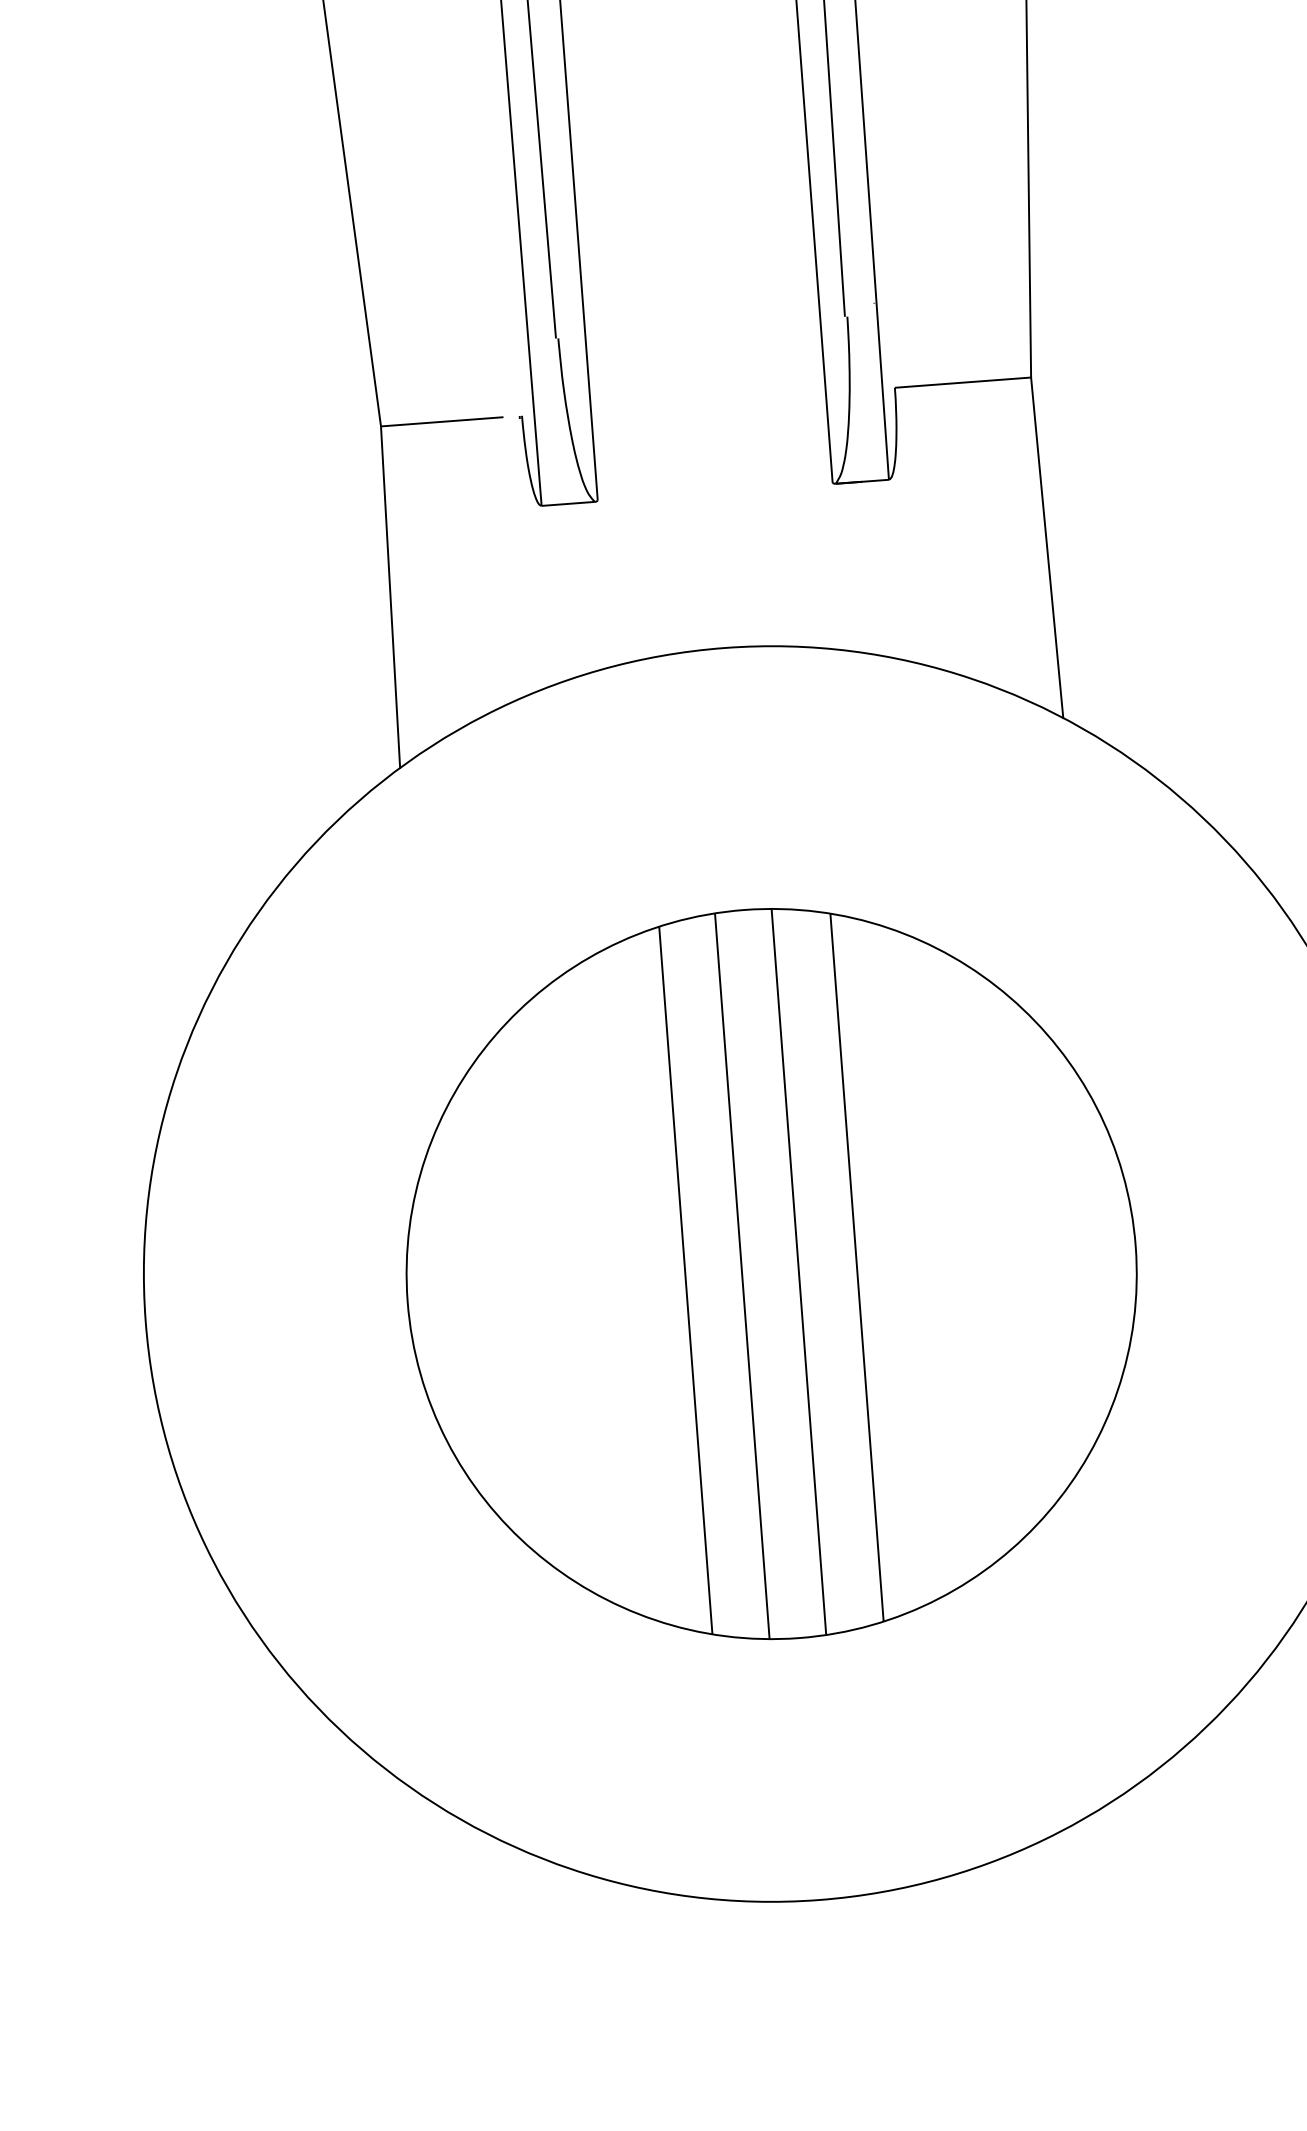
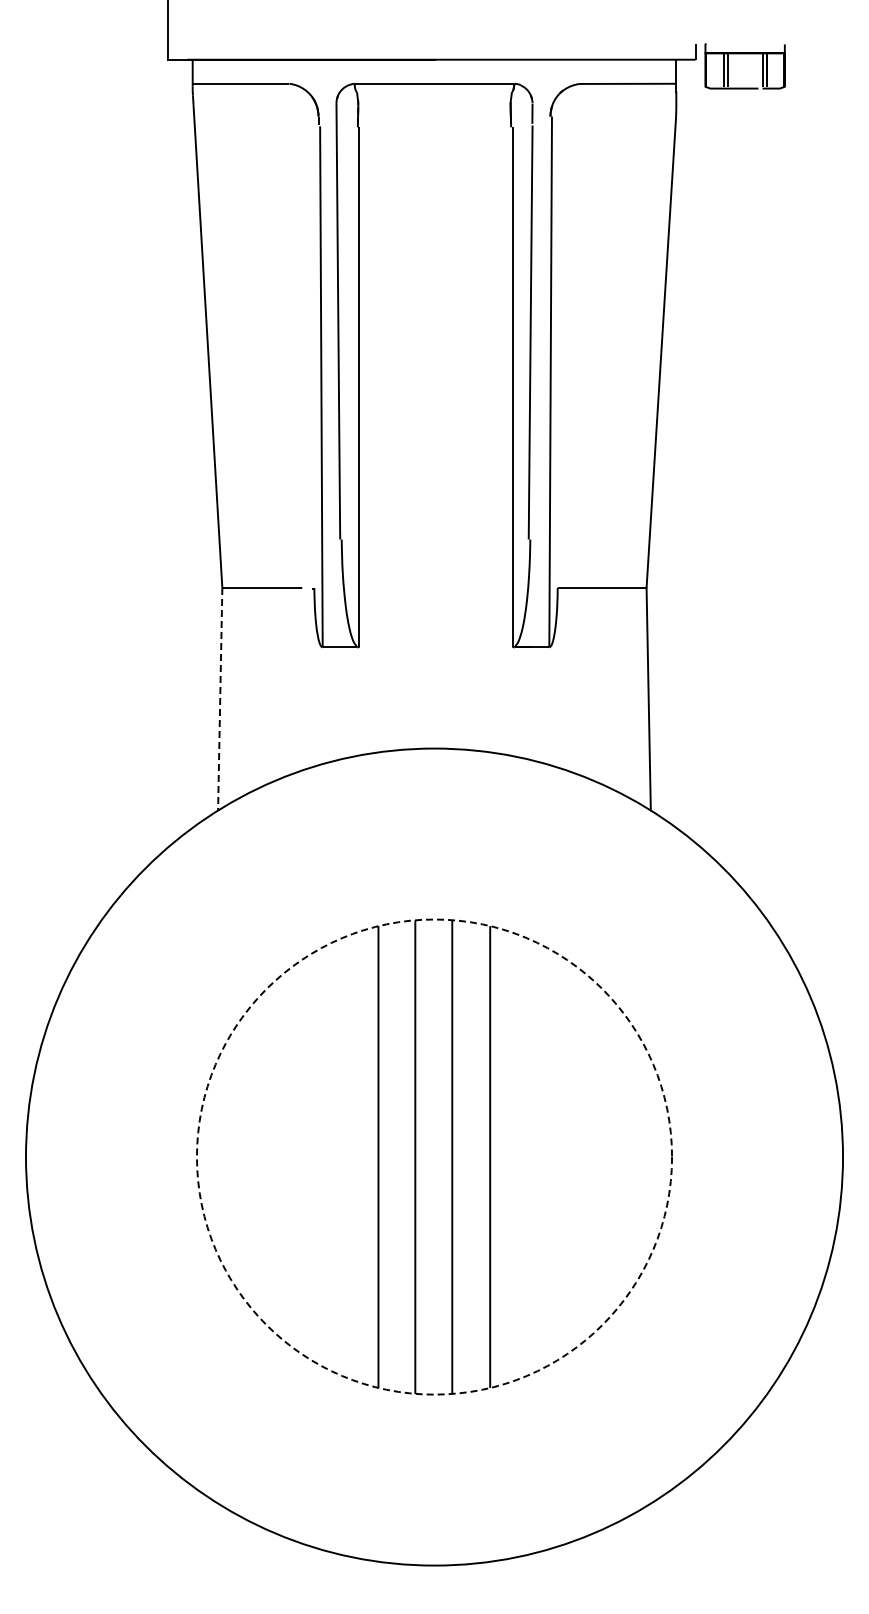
line: (391, 597) -> (220, 699), solid -> dashed
circle: (771, 1273) -> (434, 1156), solid -> dashed

